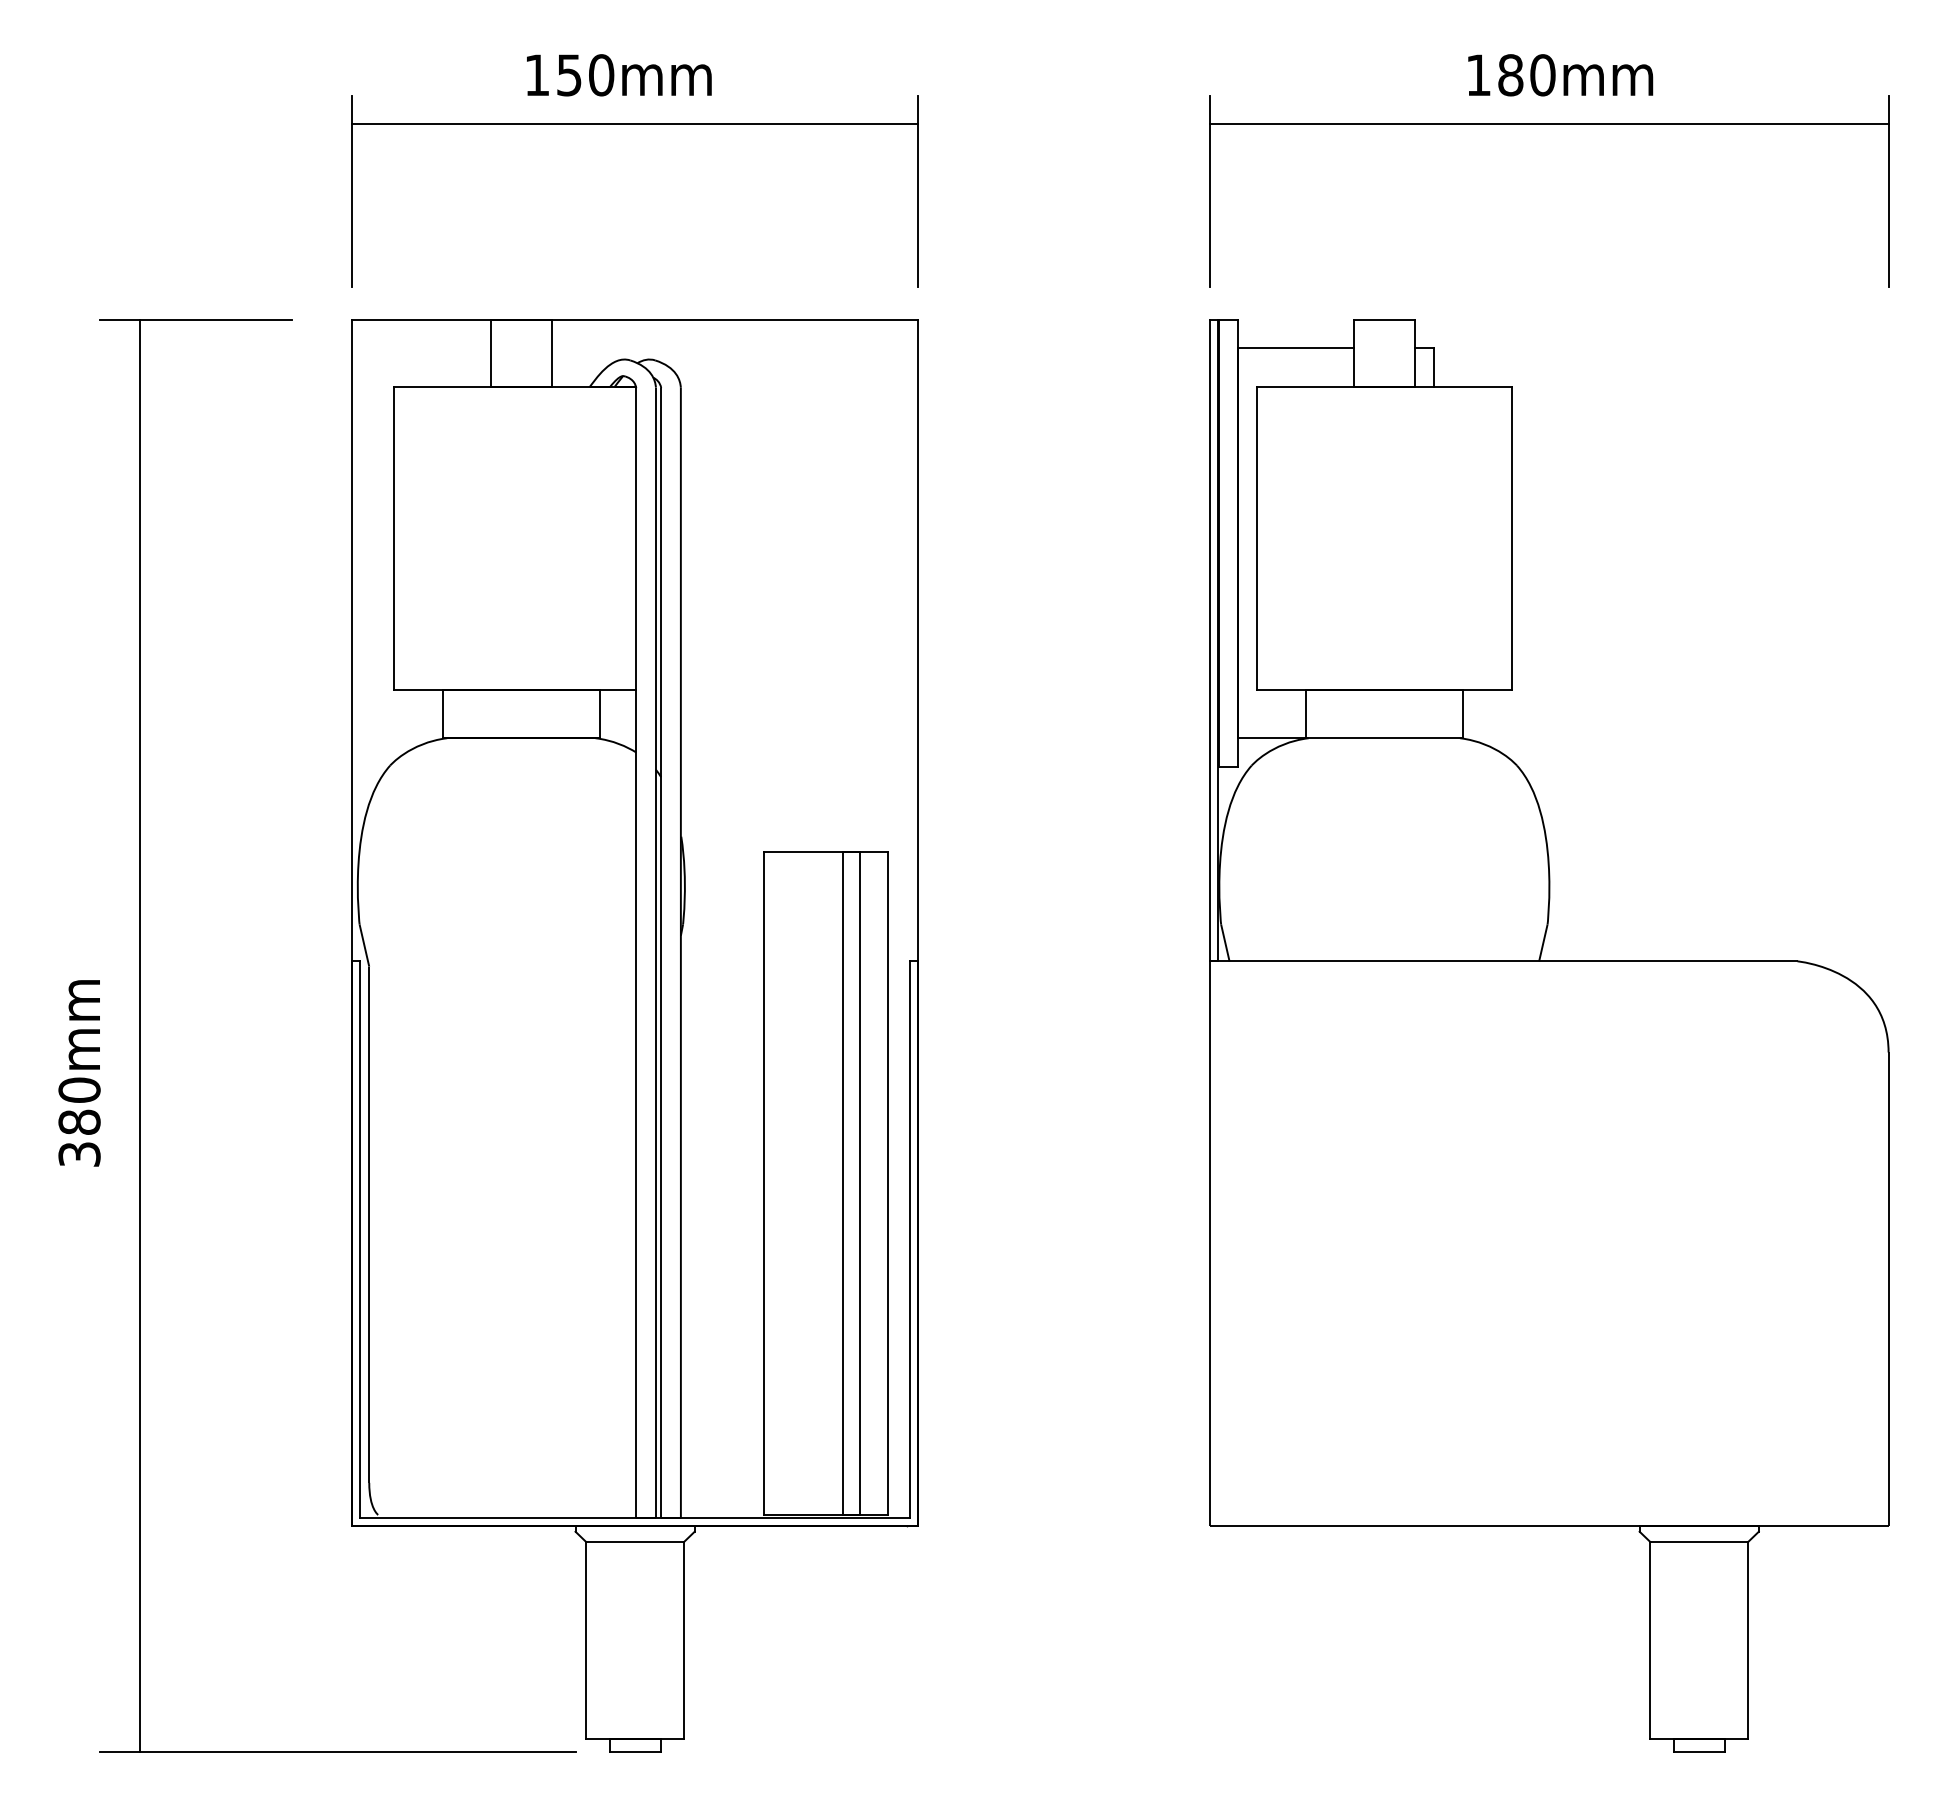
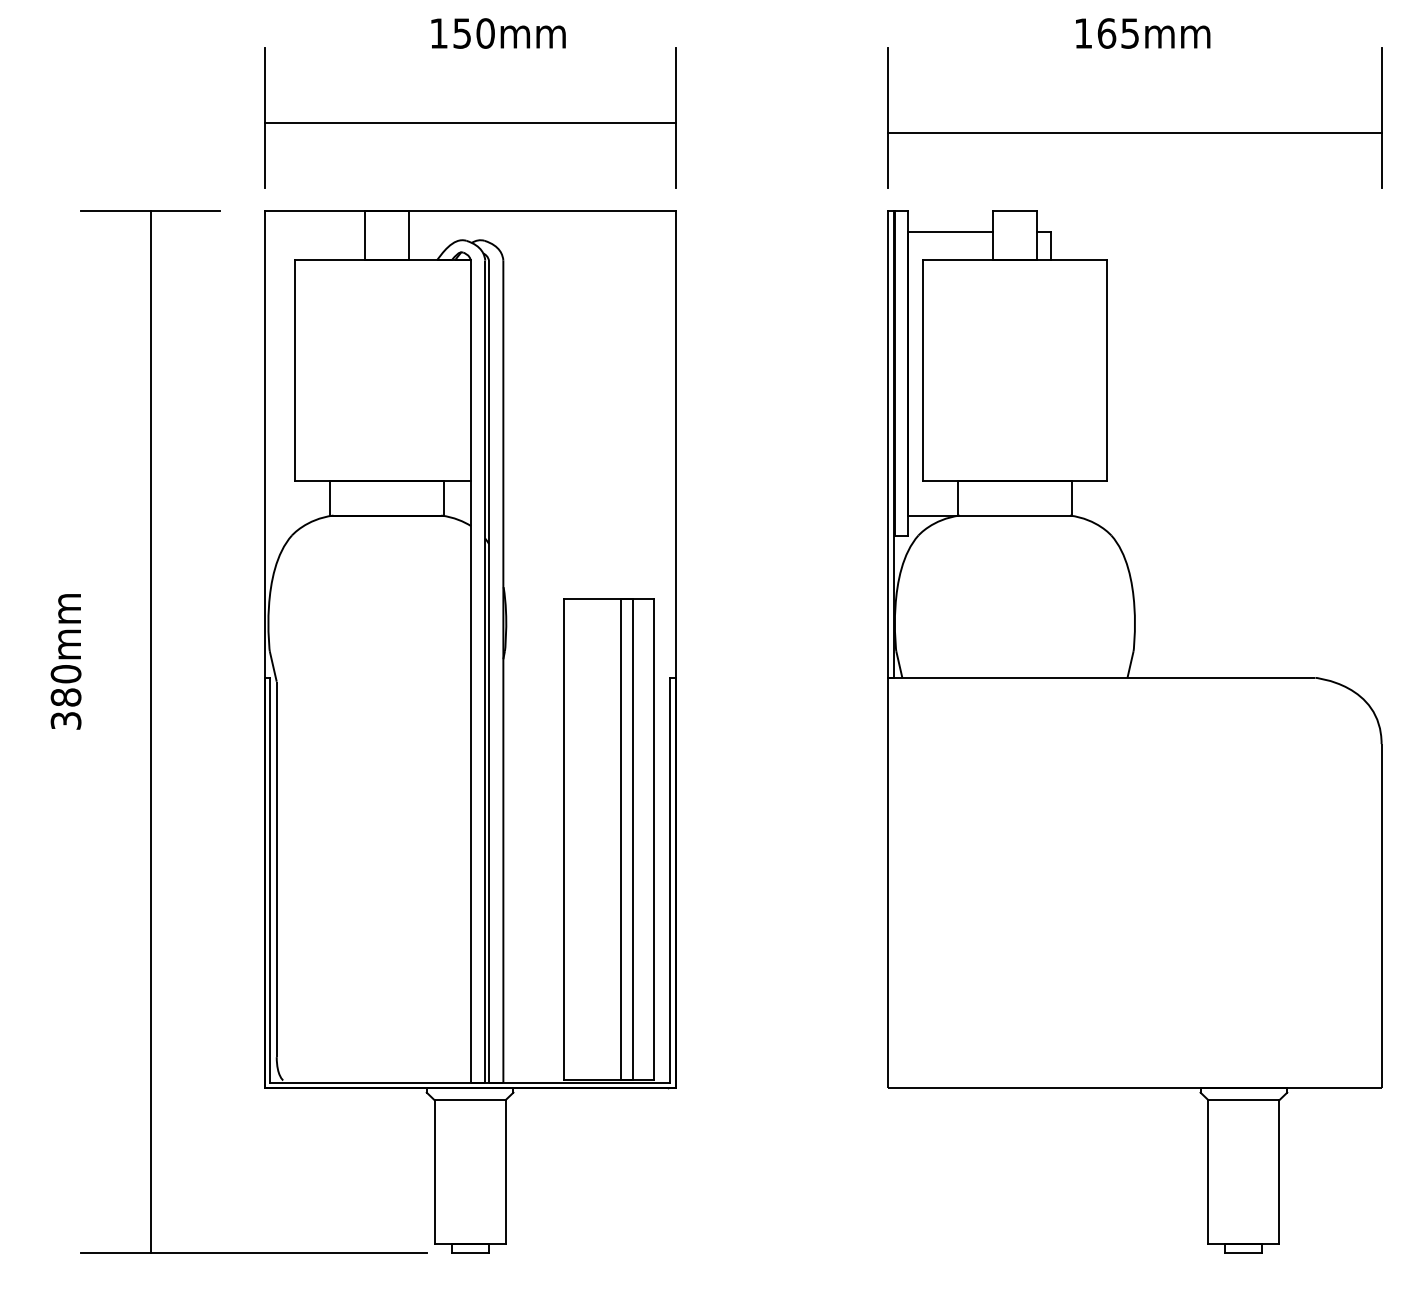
text: (619, 75) -> (498, 33), moved
text: (1526, 75) -> (1118, 33), 180mm -> 165mm
line: (634, 123) -> (469, 123), moved
line: (1549, 123) -> (1135, 132), moved
line: (139, 1035) -> (151, 731), moved
text: (79, 1073) -> (66, 661), moved

